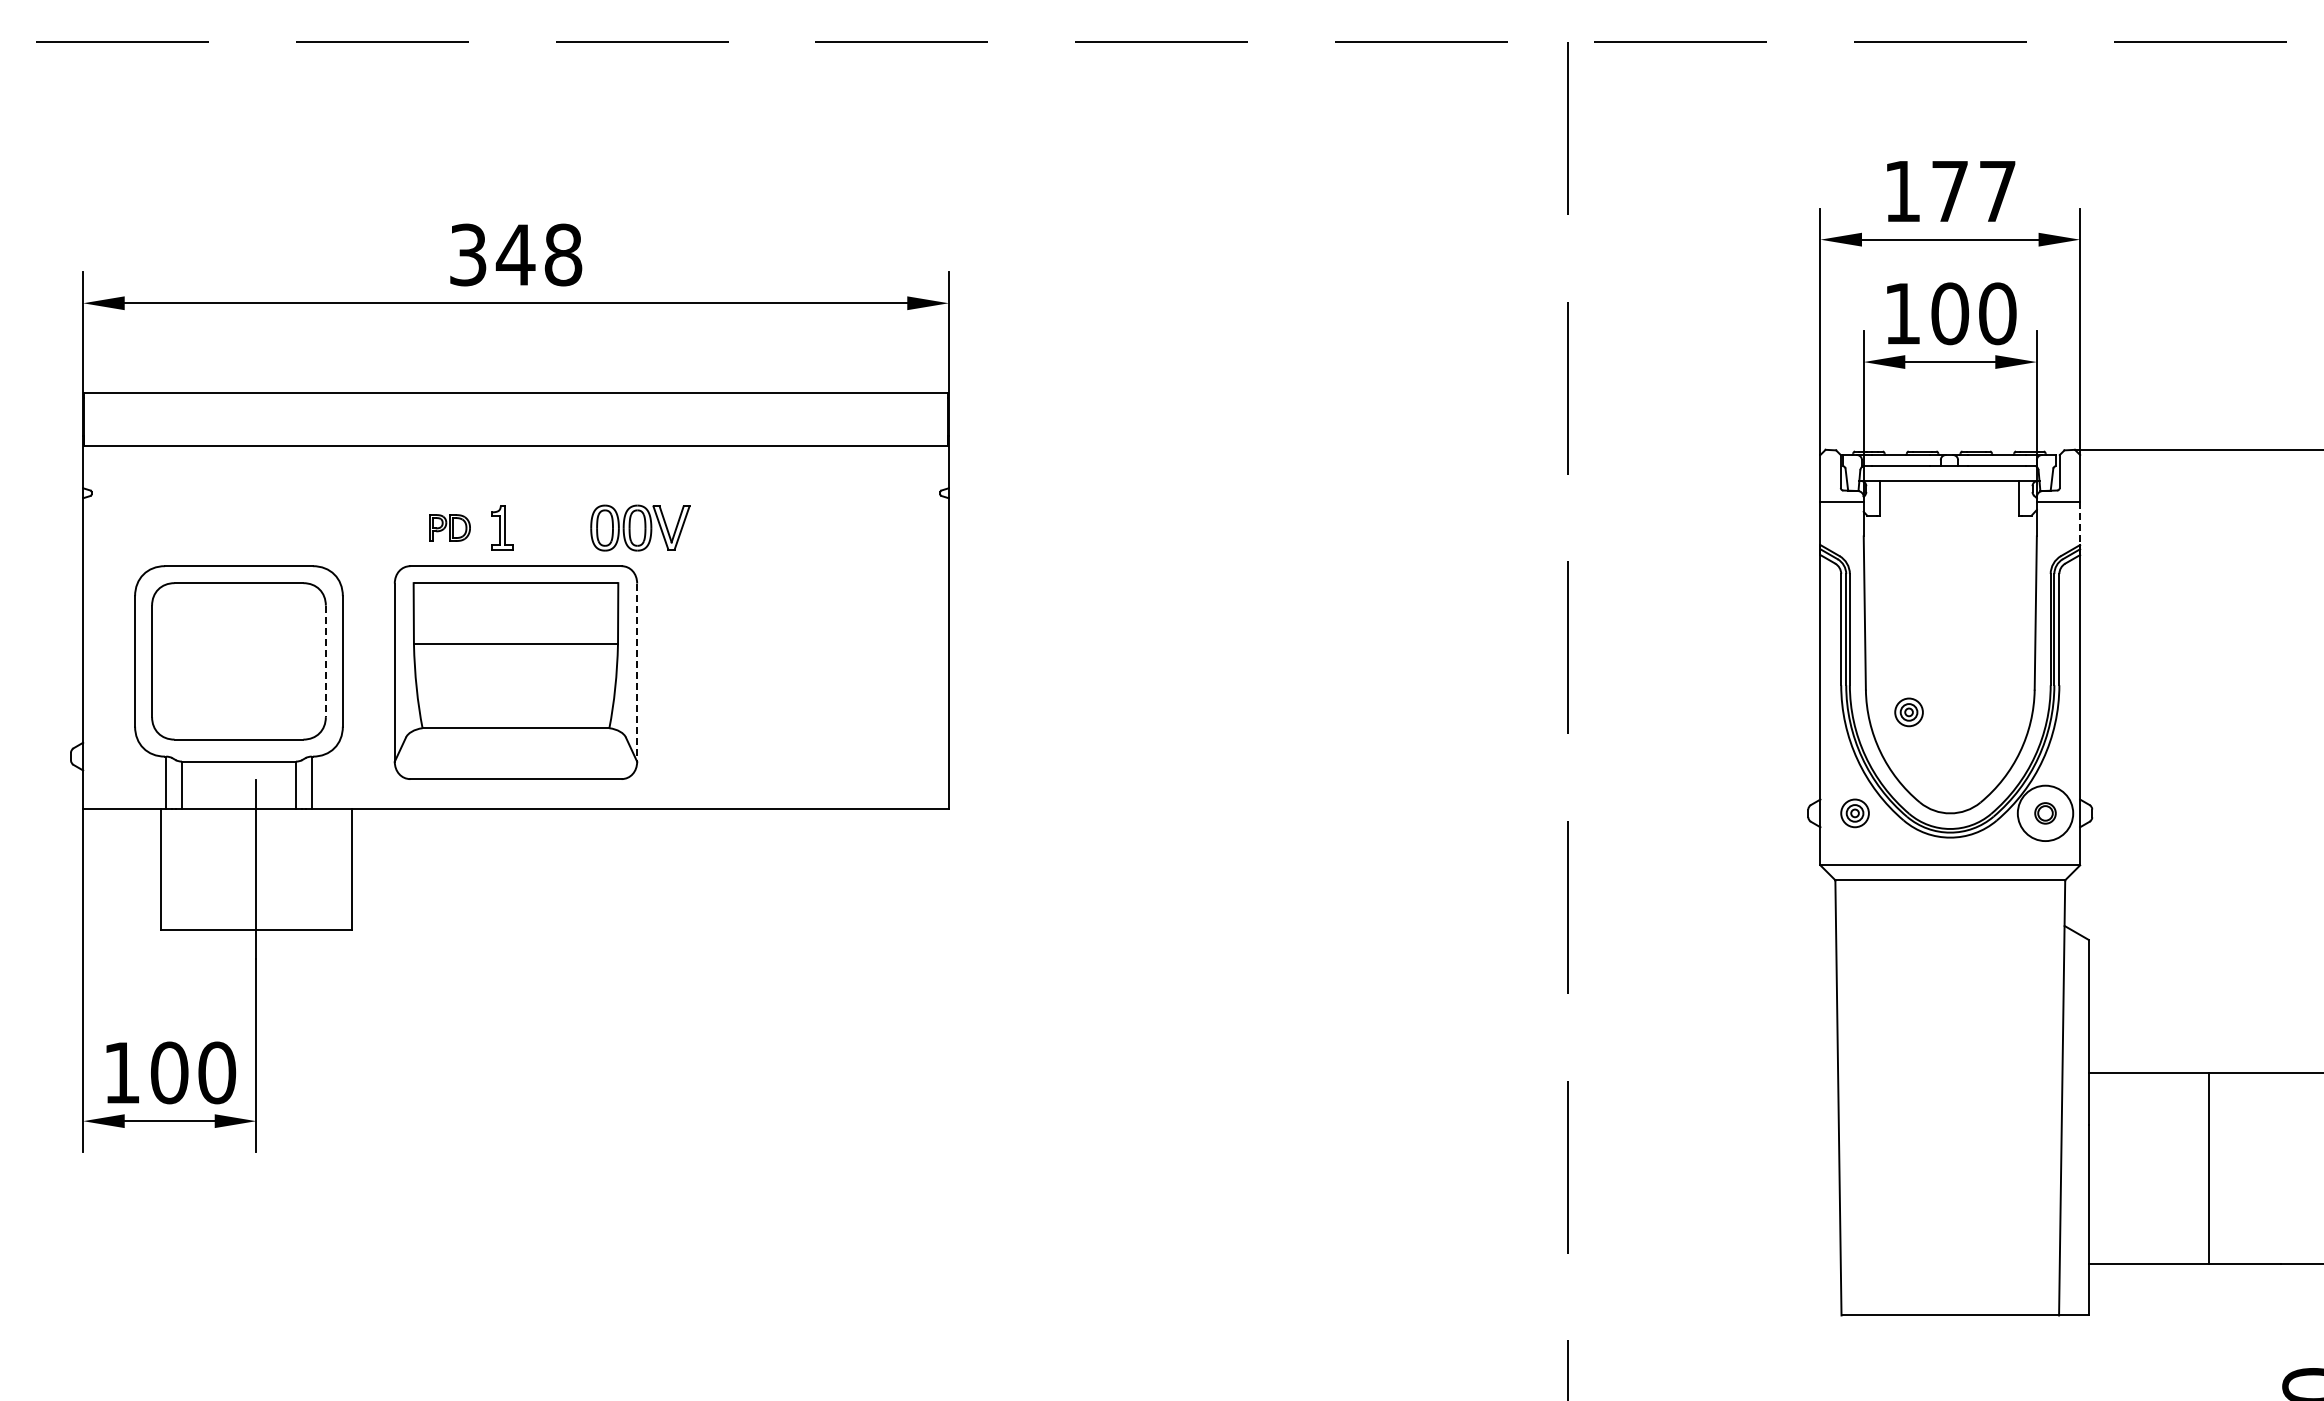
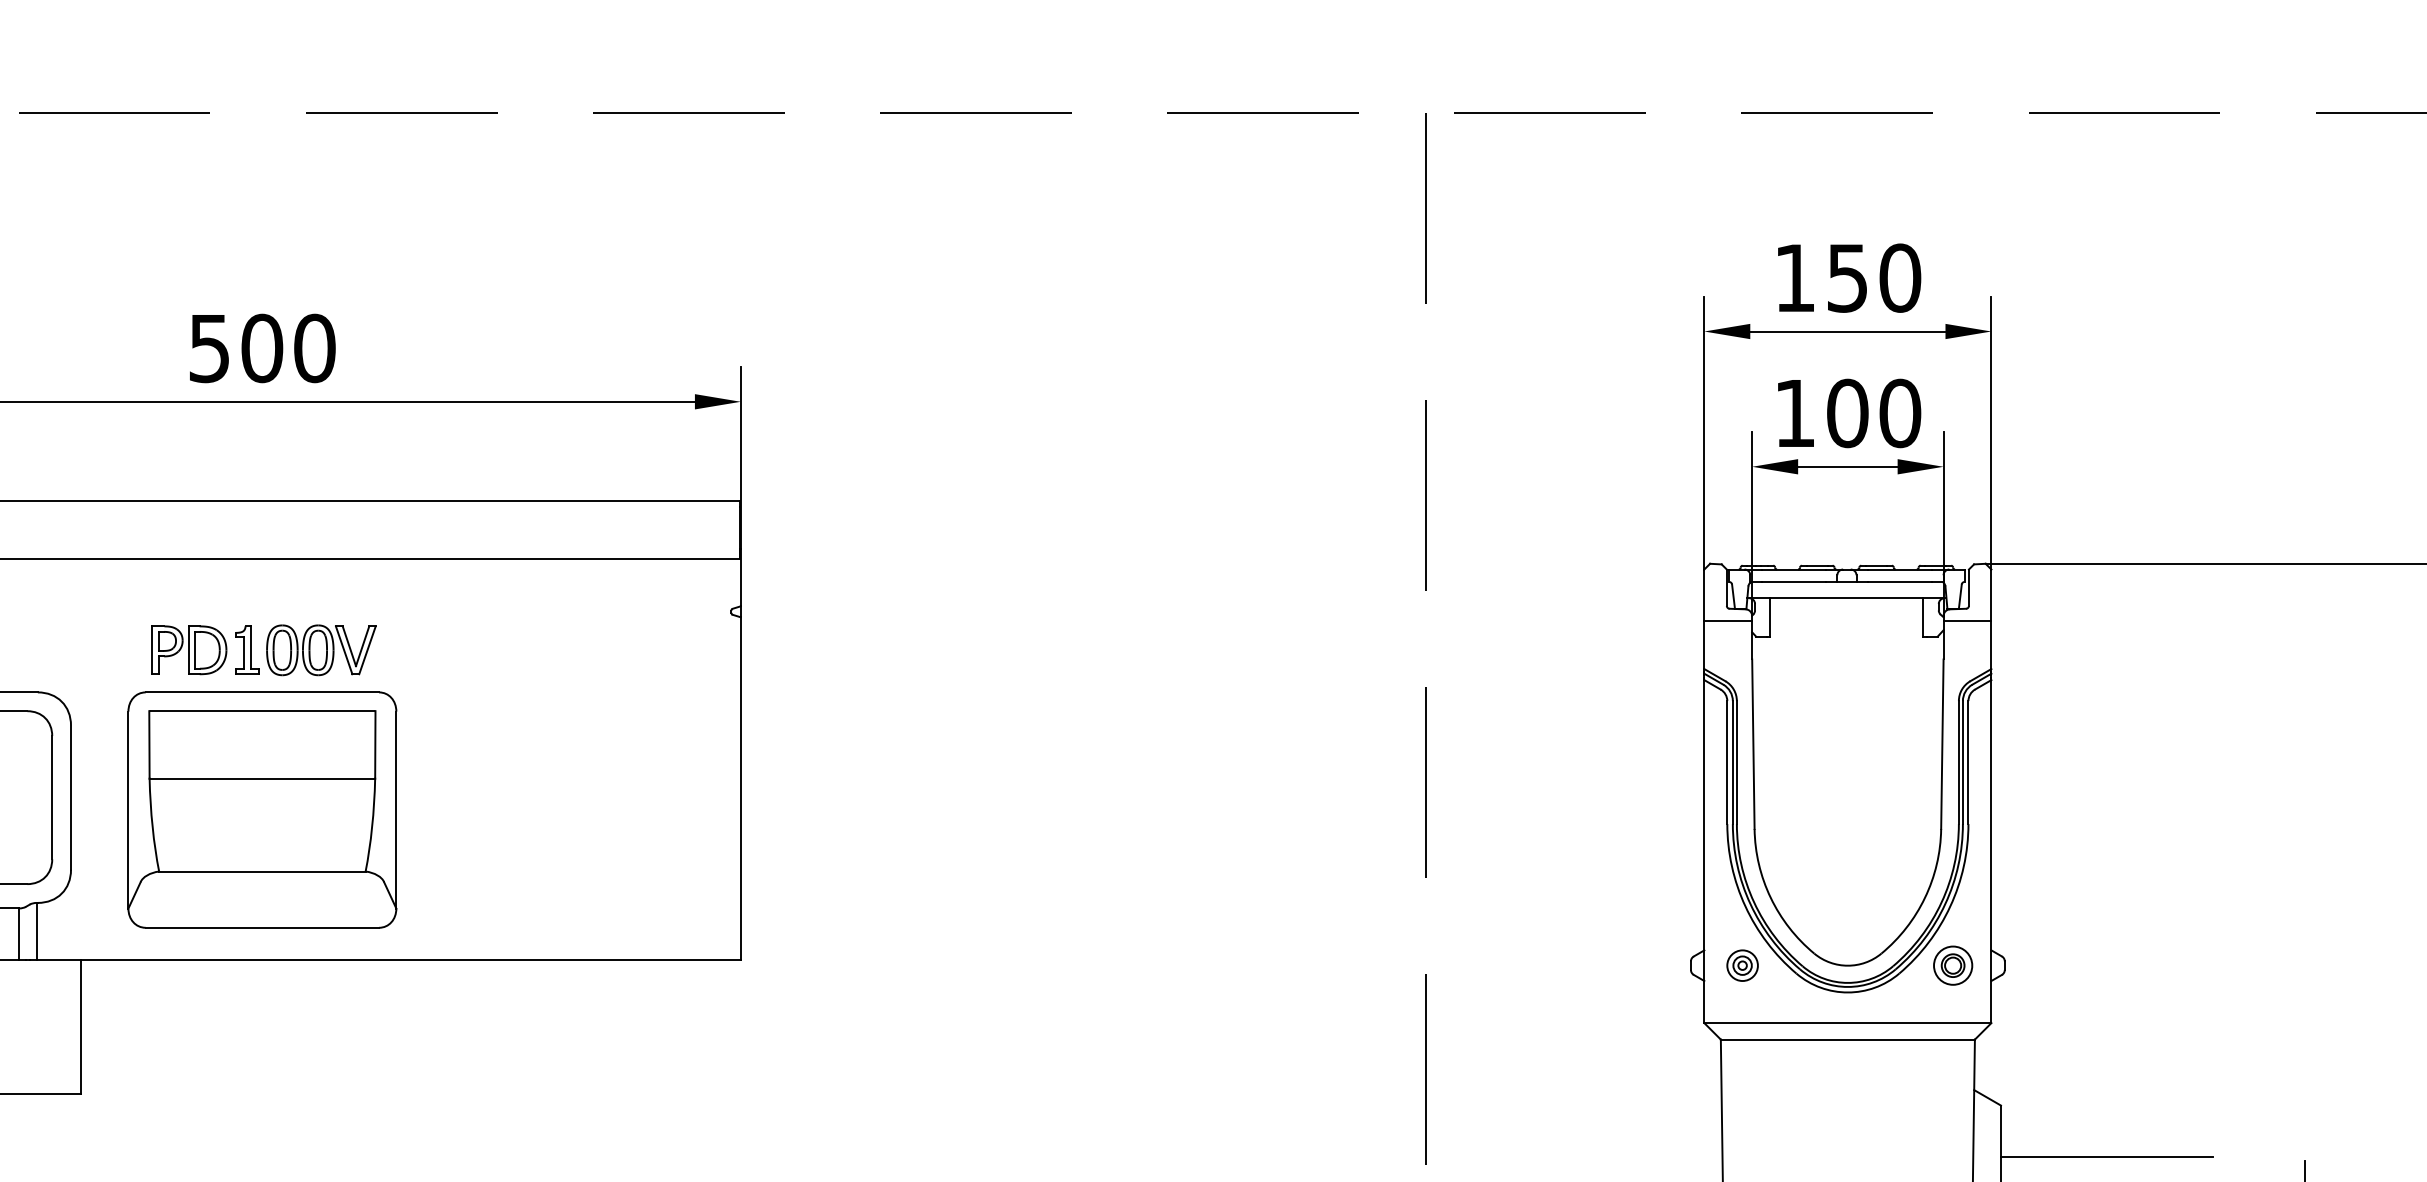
text: (1974, 191) -> (1874, 278), 177 -> 150
text: (516, 254) -> (262, 347), 348 -> 500
line: (2080, 523) -> (1991, 645), dashed -> solid
part: (449, 527) -> (188, 649), size x1.67
part: (640, 527) -> (321, 649), moved
line: (325, 661) -> (51, 797), dashed -> solid
line: (637, 673) -> (396, 811), dashed -> solid
part: (1908, 712) -> (1801, 854), removed
circle: (2045, 813) -> (1953, 965), size x0.62
line: (2184, 986) -> (2106, 1157), added

